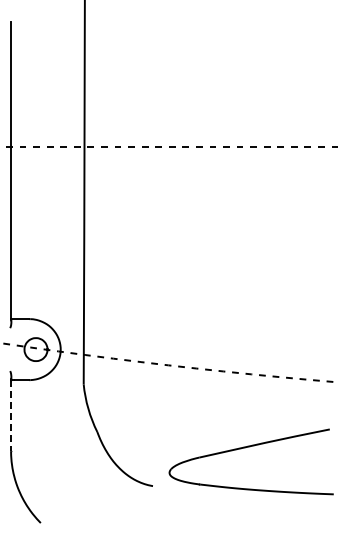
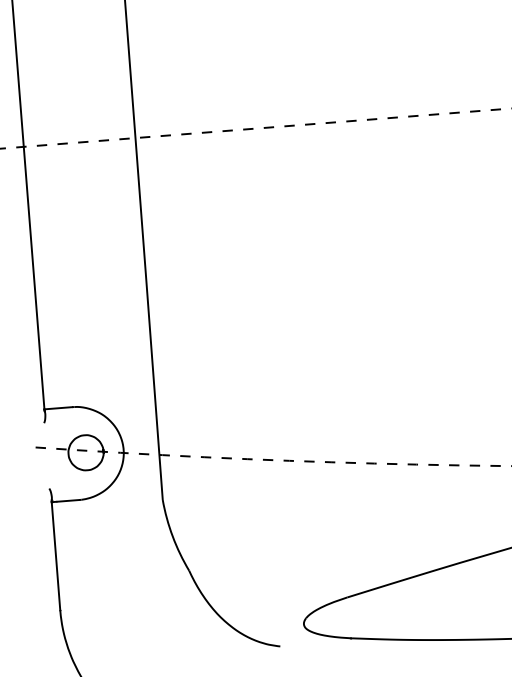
line: (11, 415) -> (56, 555), dashed -> solid

